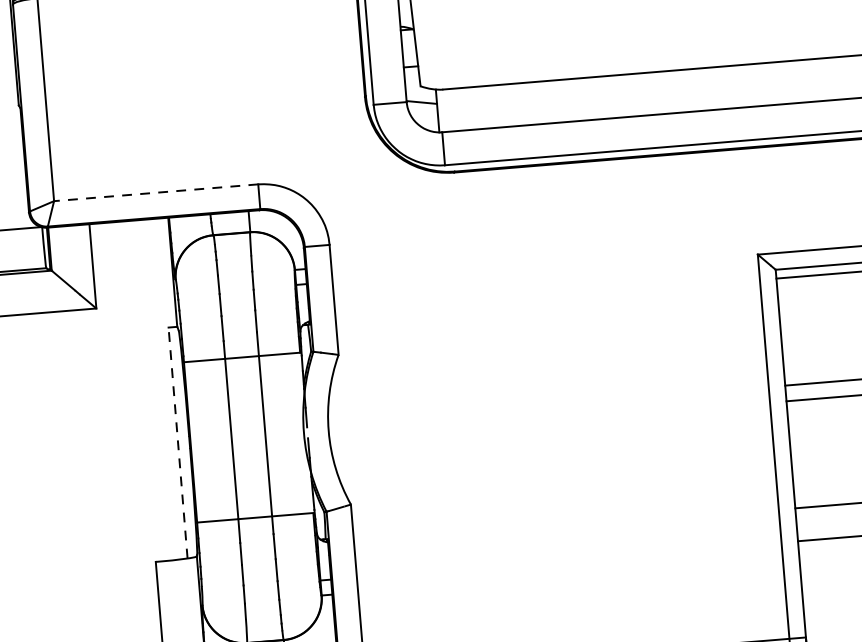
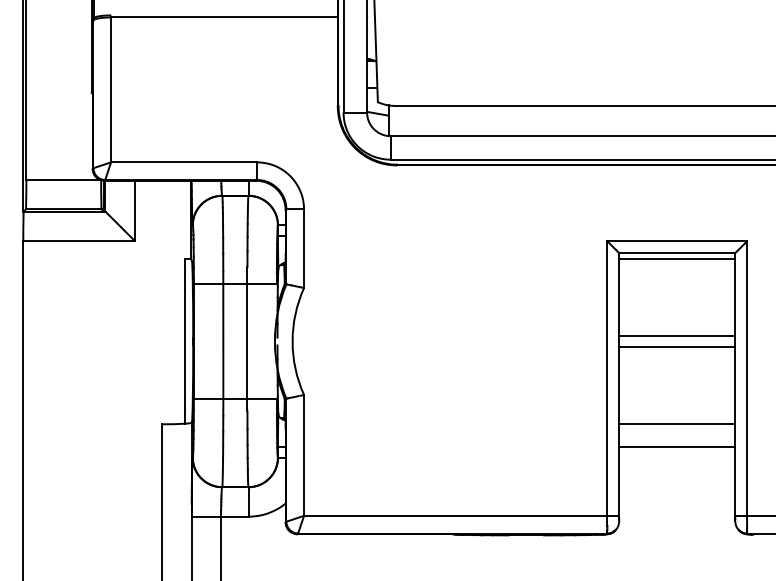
line: (156, 192) -> (184, 162), dashed -> solid
line: (178, 441) -> (185, 340), dashed -> solid

